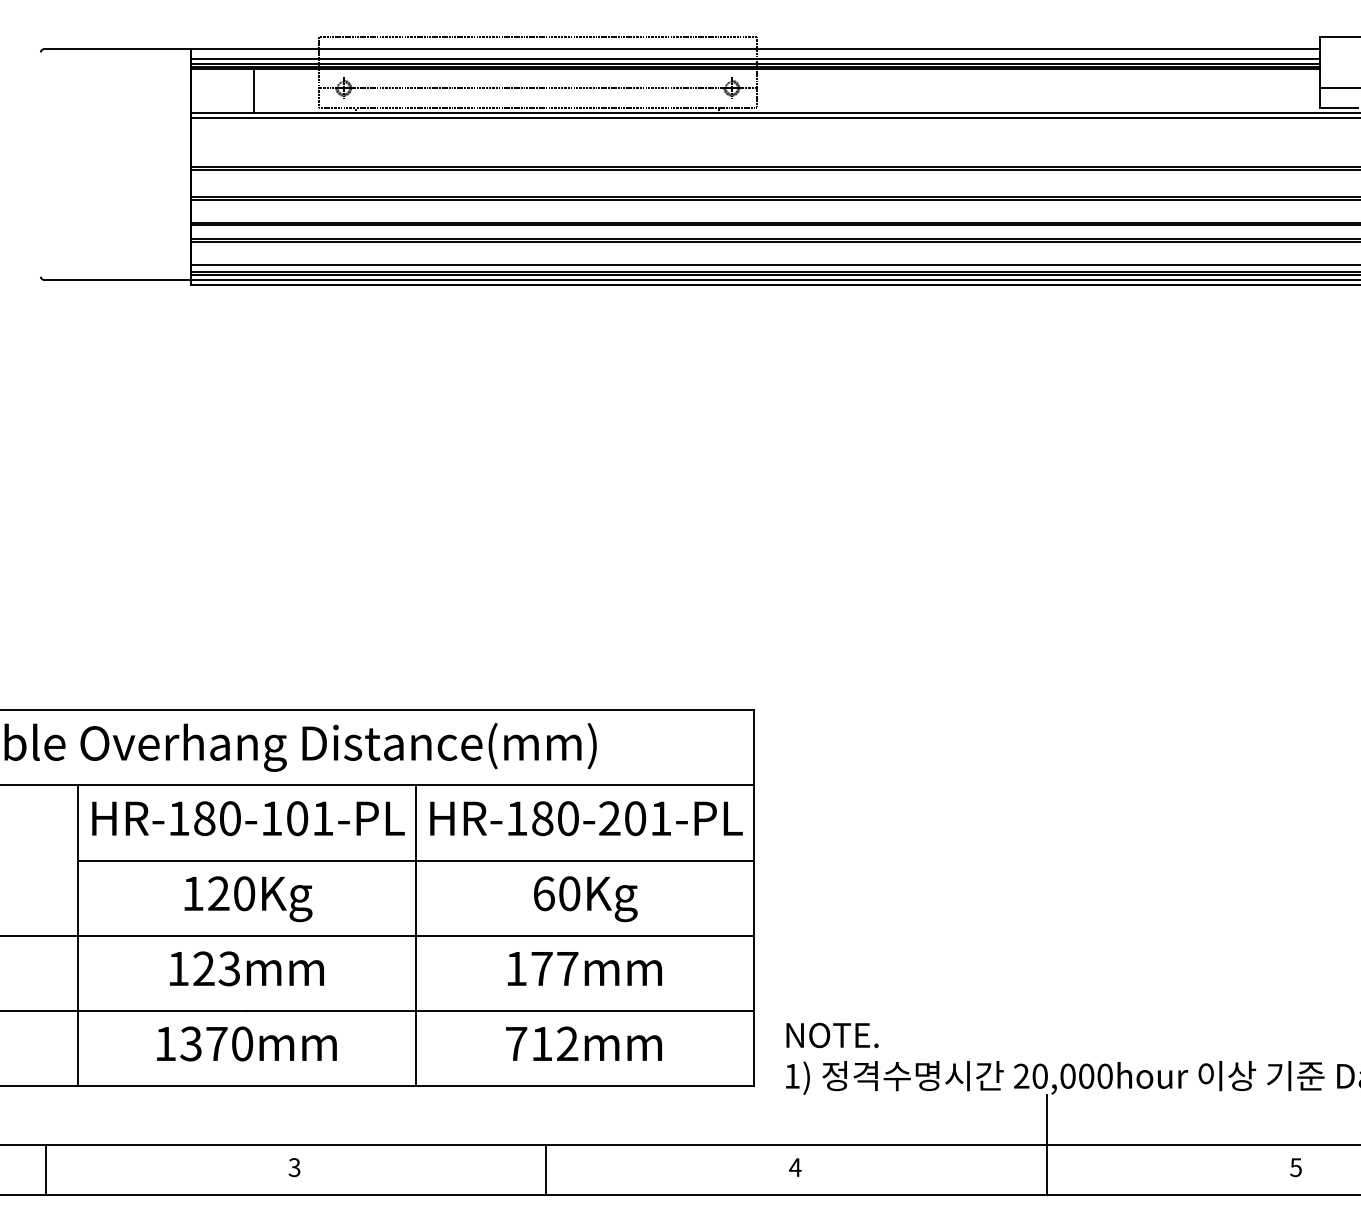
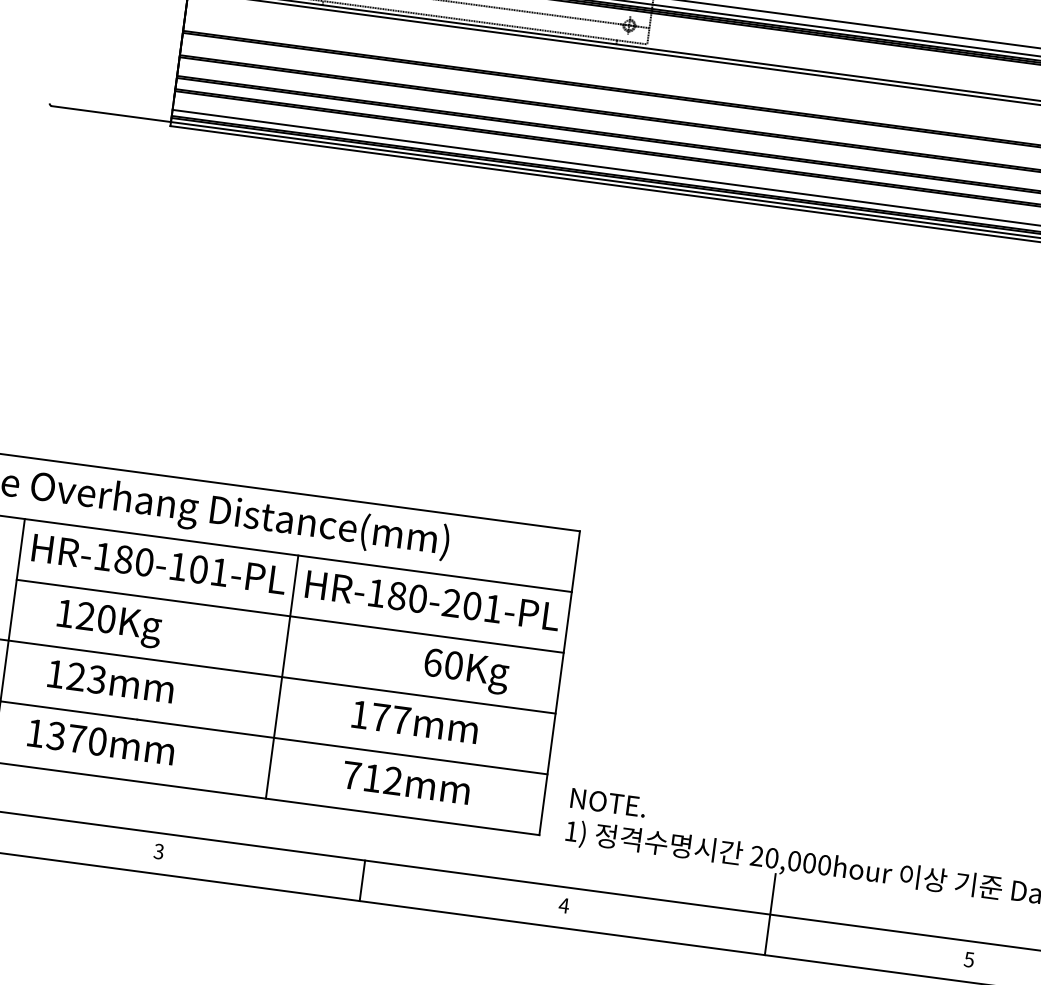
text: (248, 899) -> (109, 624), moved
text: (585, 899) -> (466, 671), moved
text: (246, 968) -> (110, 681), moved
text: (246, 1043) -> (101, 741), moved

